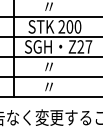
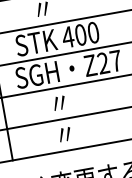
text: (61, 26) -> (67, 36), 200 -> 400

